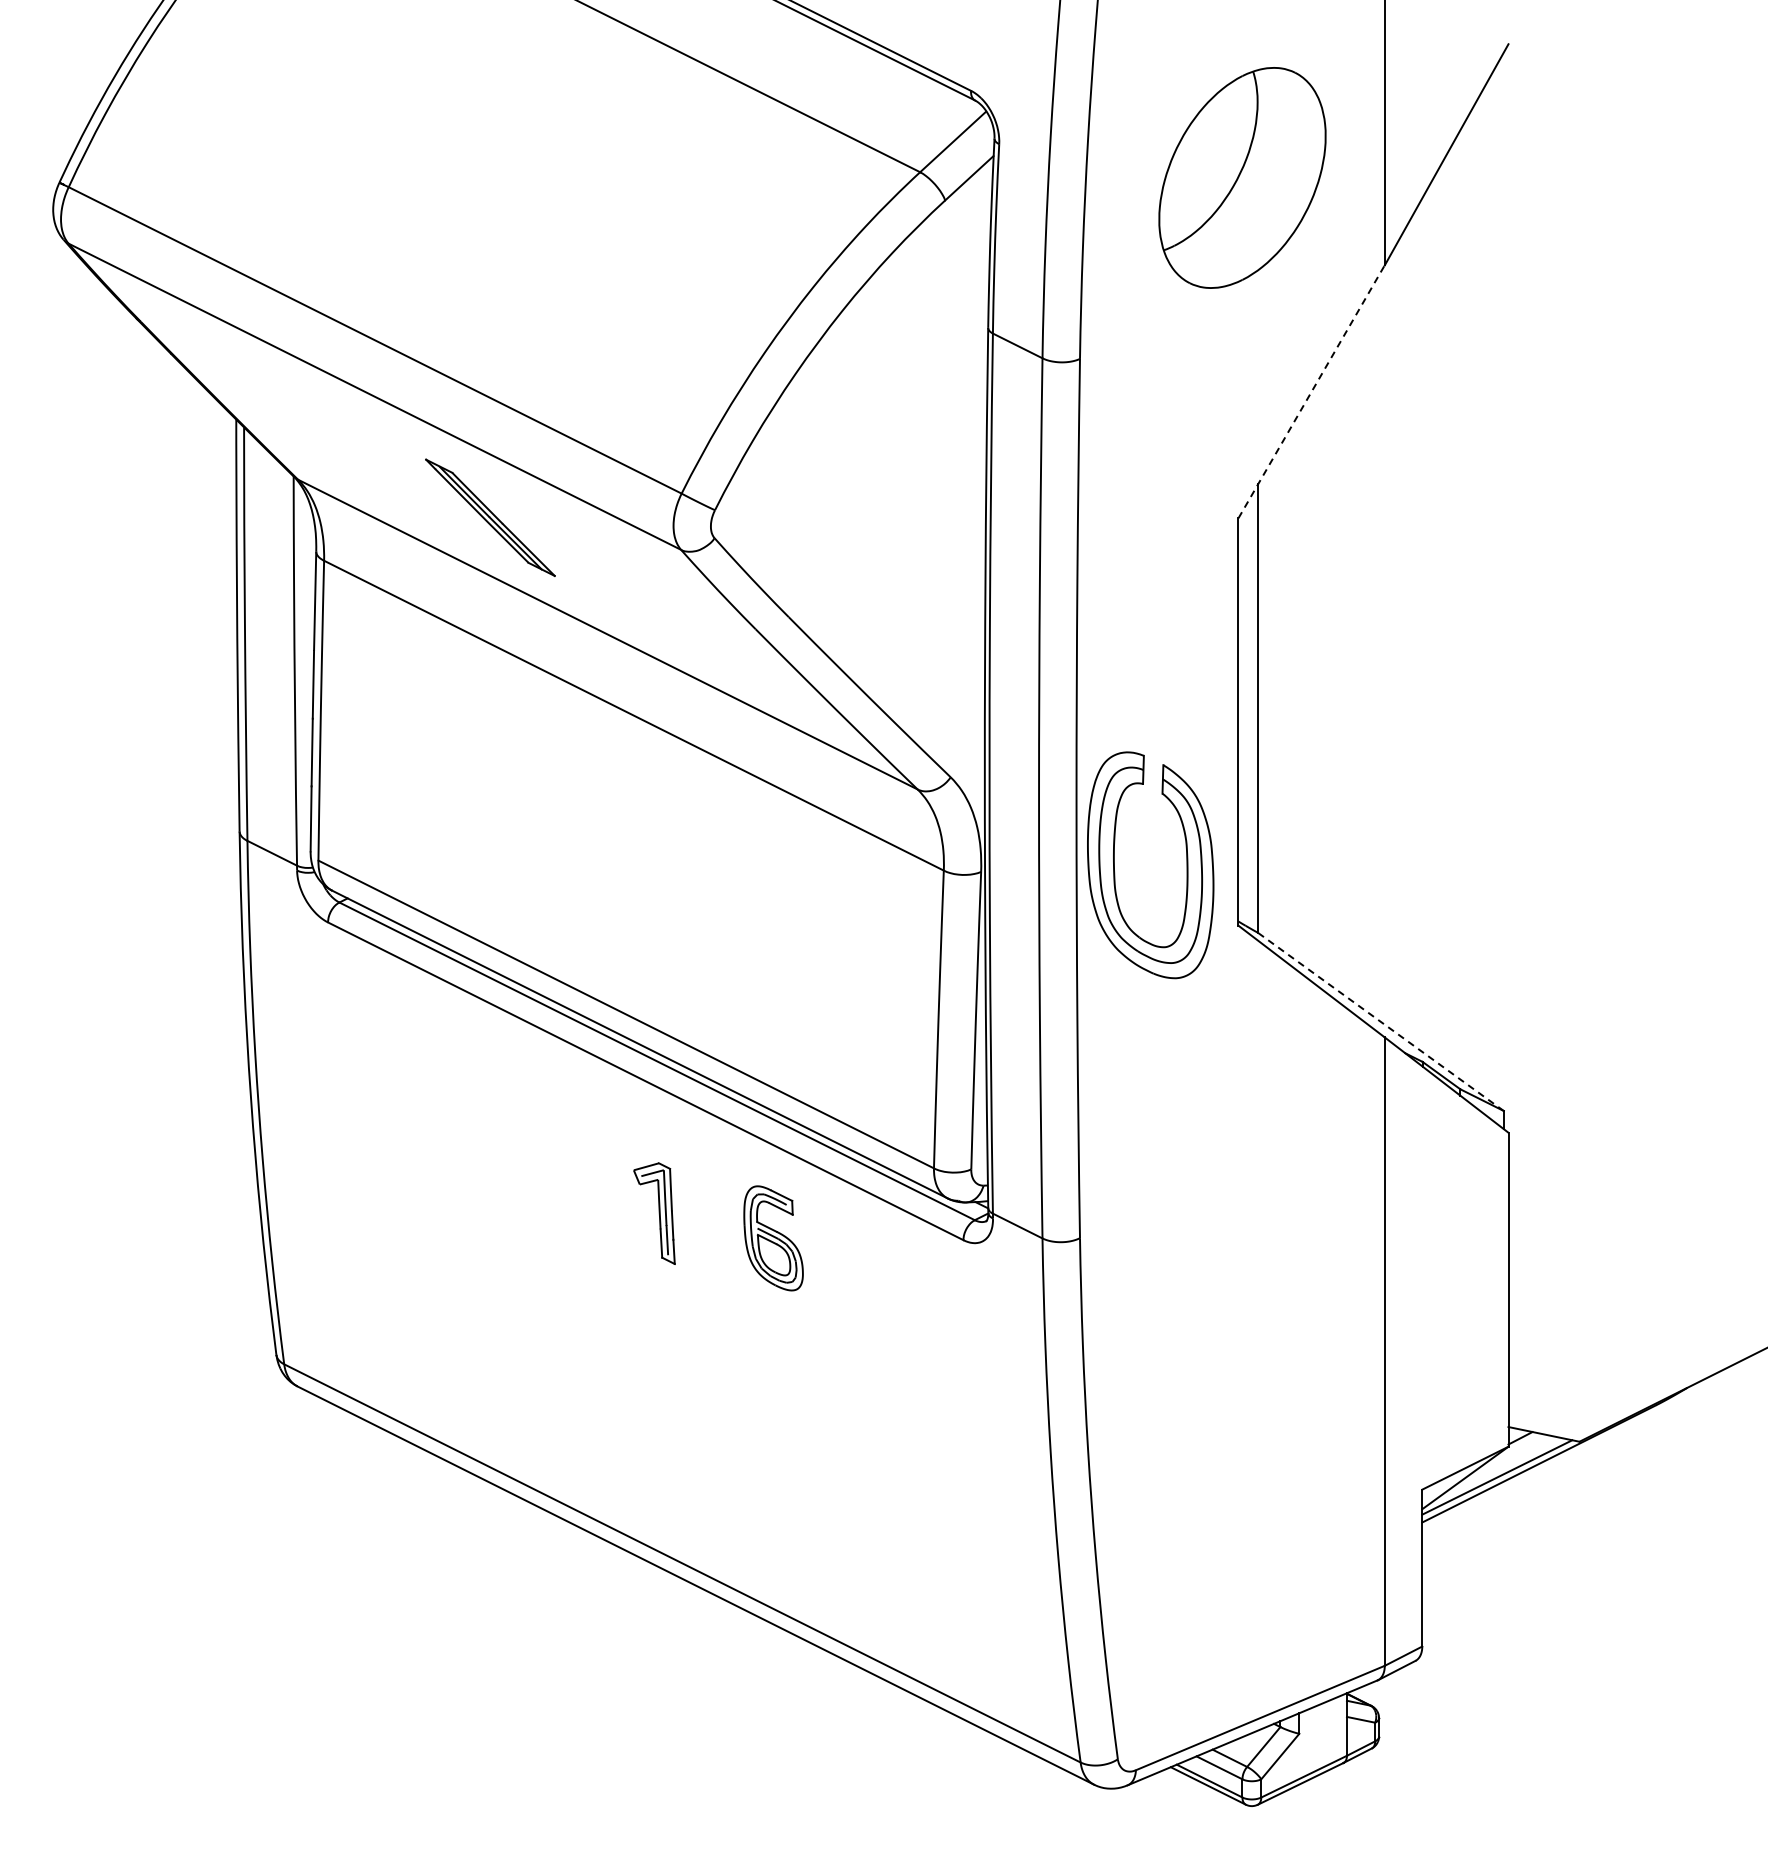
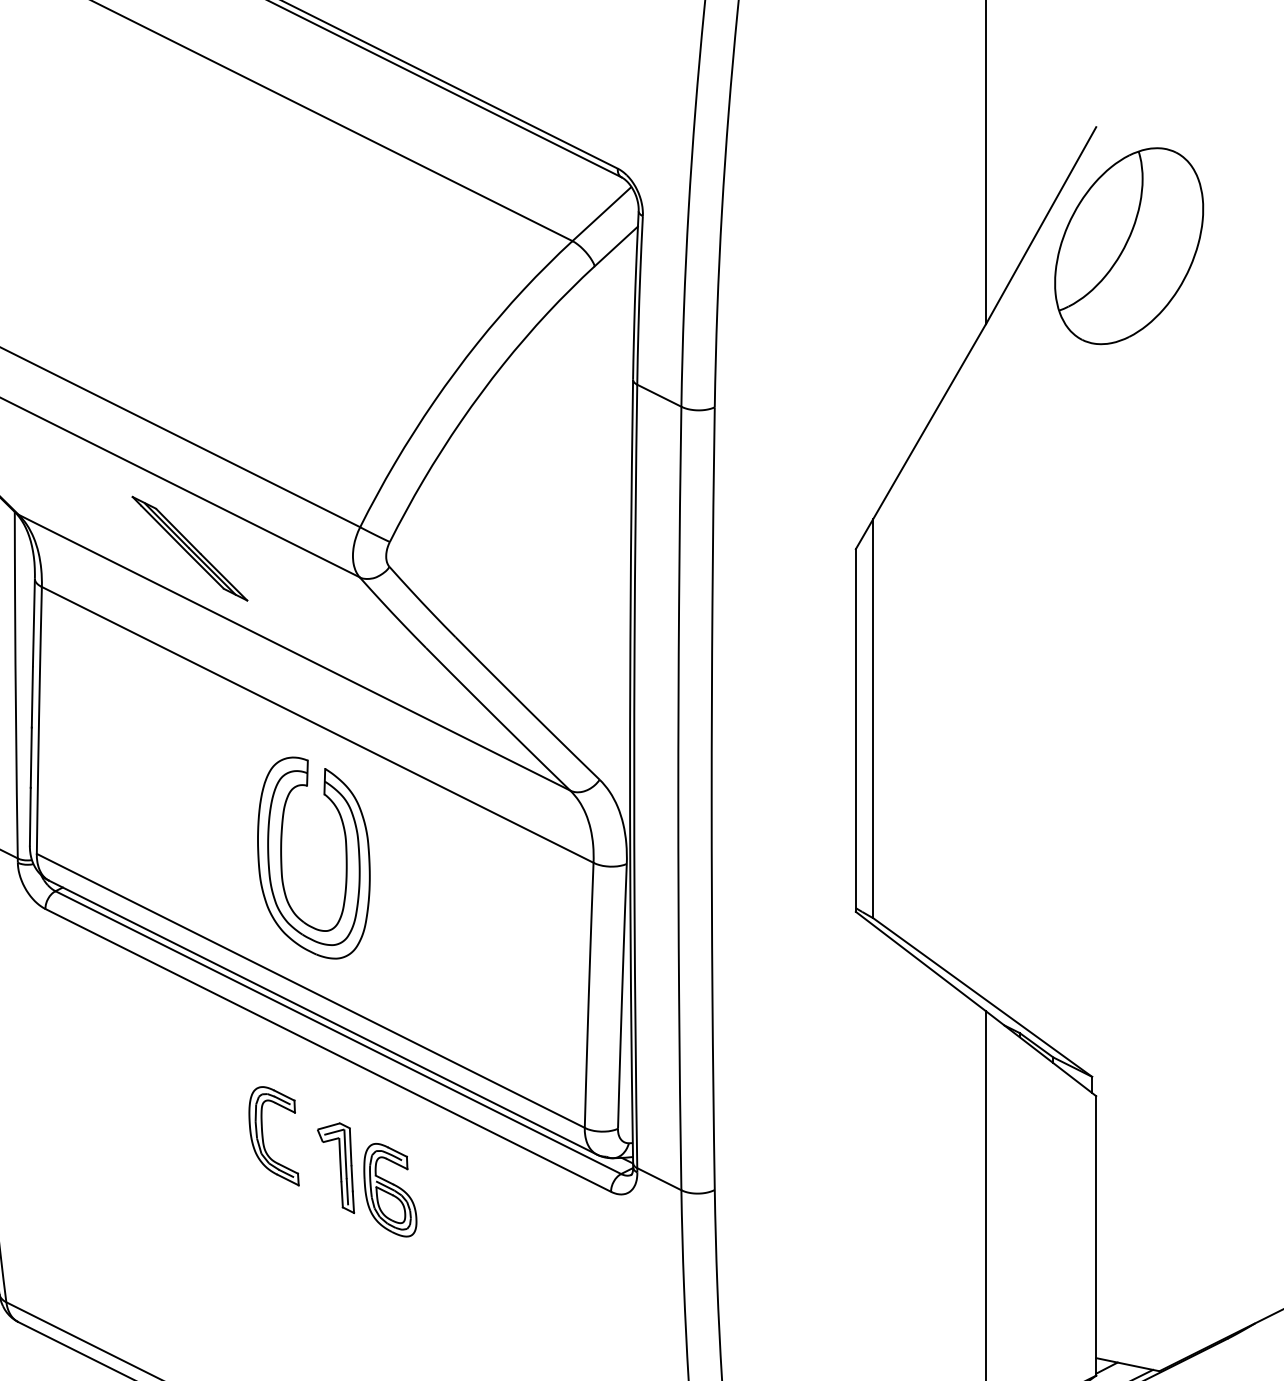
part: (1242, 177) -> (1129, 245), moved
line: (1311, 391) -> (920, 436), dashed -> solid
part: (1115, 873) -> (282, 865), moved
line: (1380, 1021) -> (982, 997), dashed -> solid
part: (573, 1180) -> (263, 1138), added
part: (773, 1238) -> (390, 1190), moved

